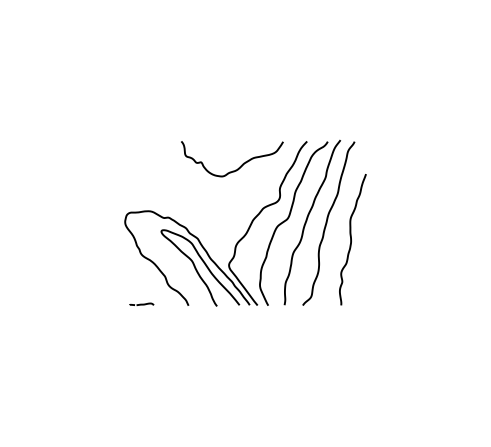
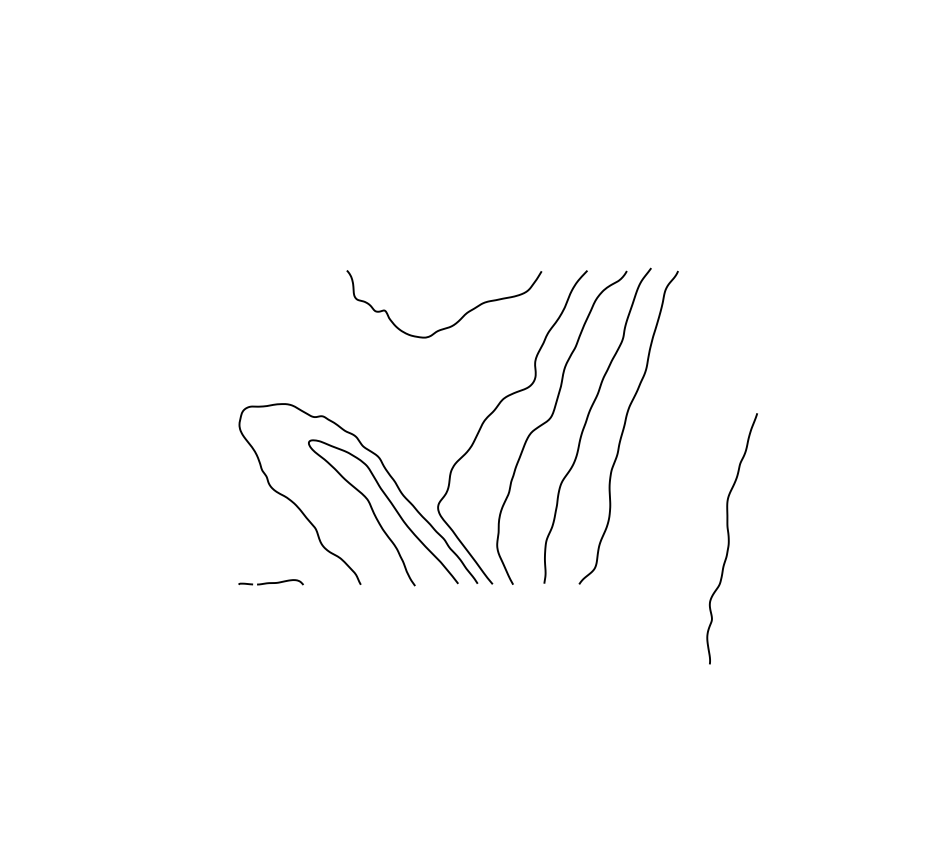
curve: (351, 239) -> (729, 538), moved
part: (141, 303) -> (270, 580), size x1.4

